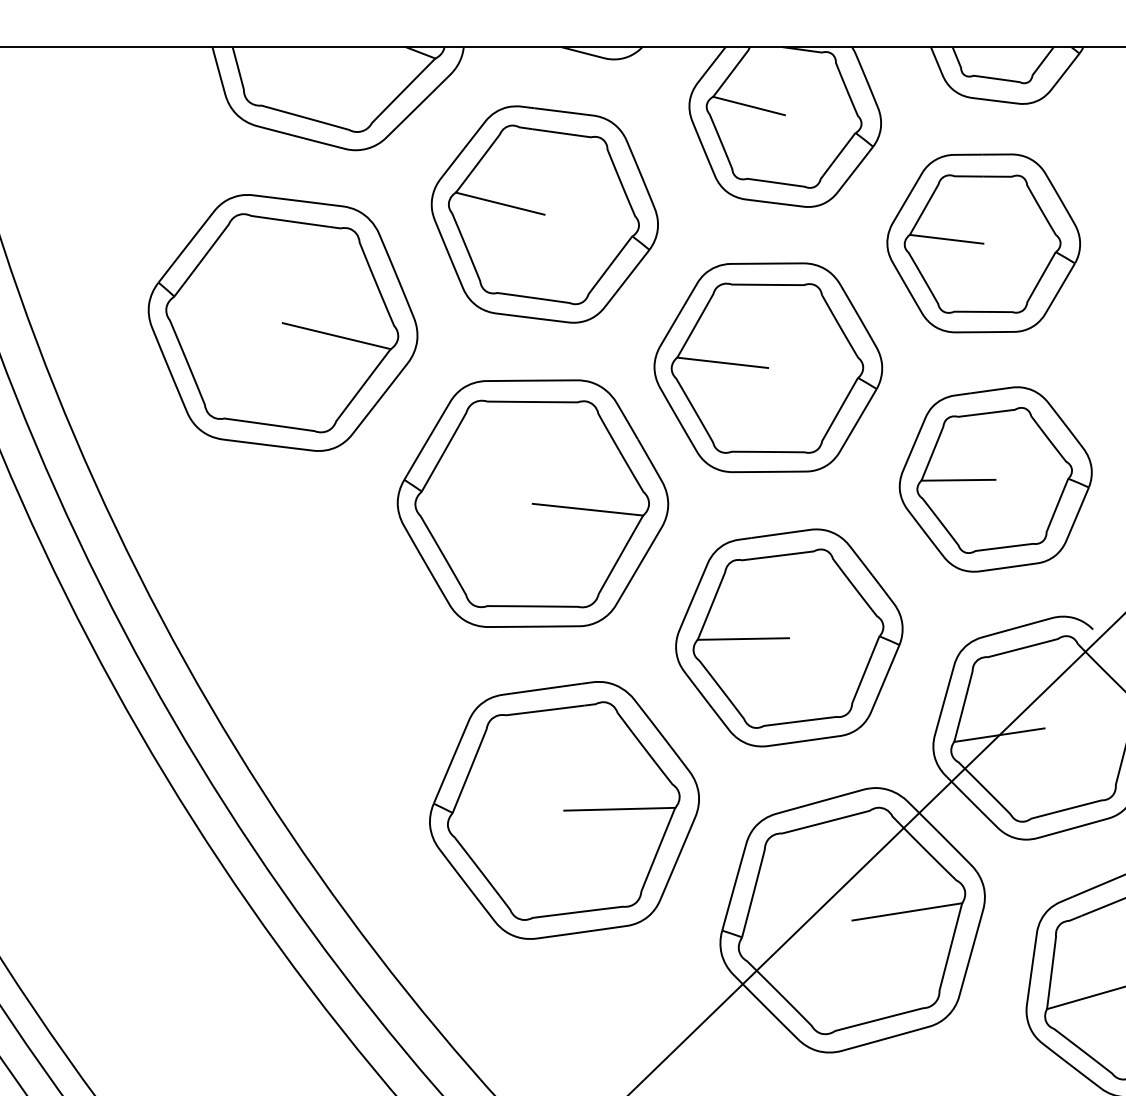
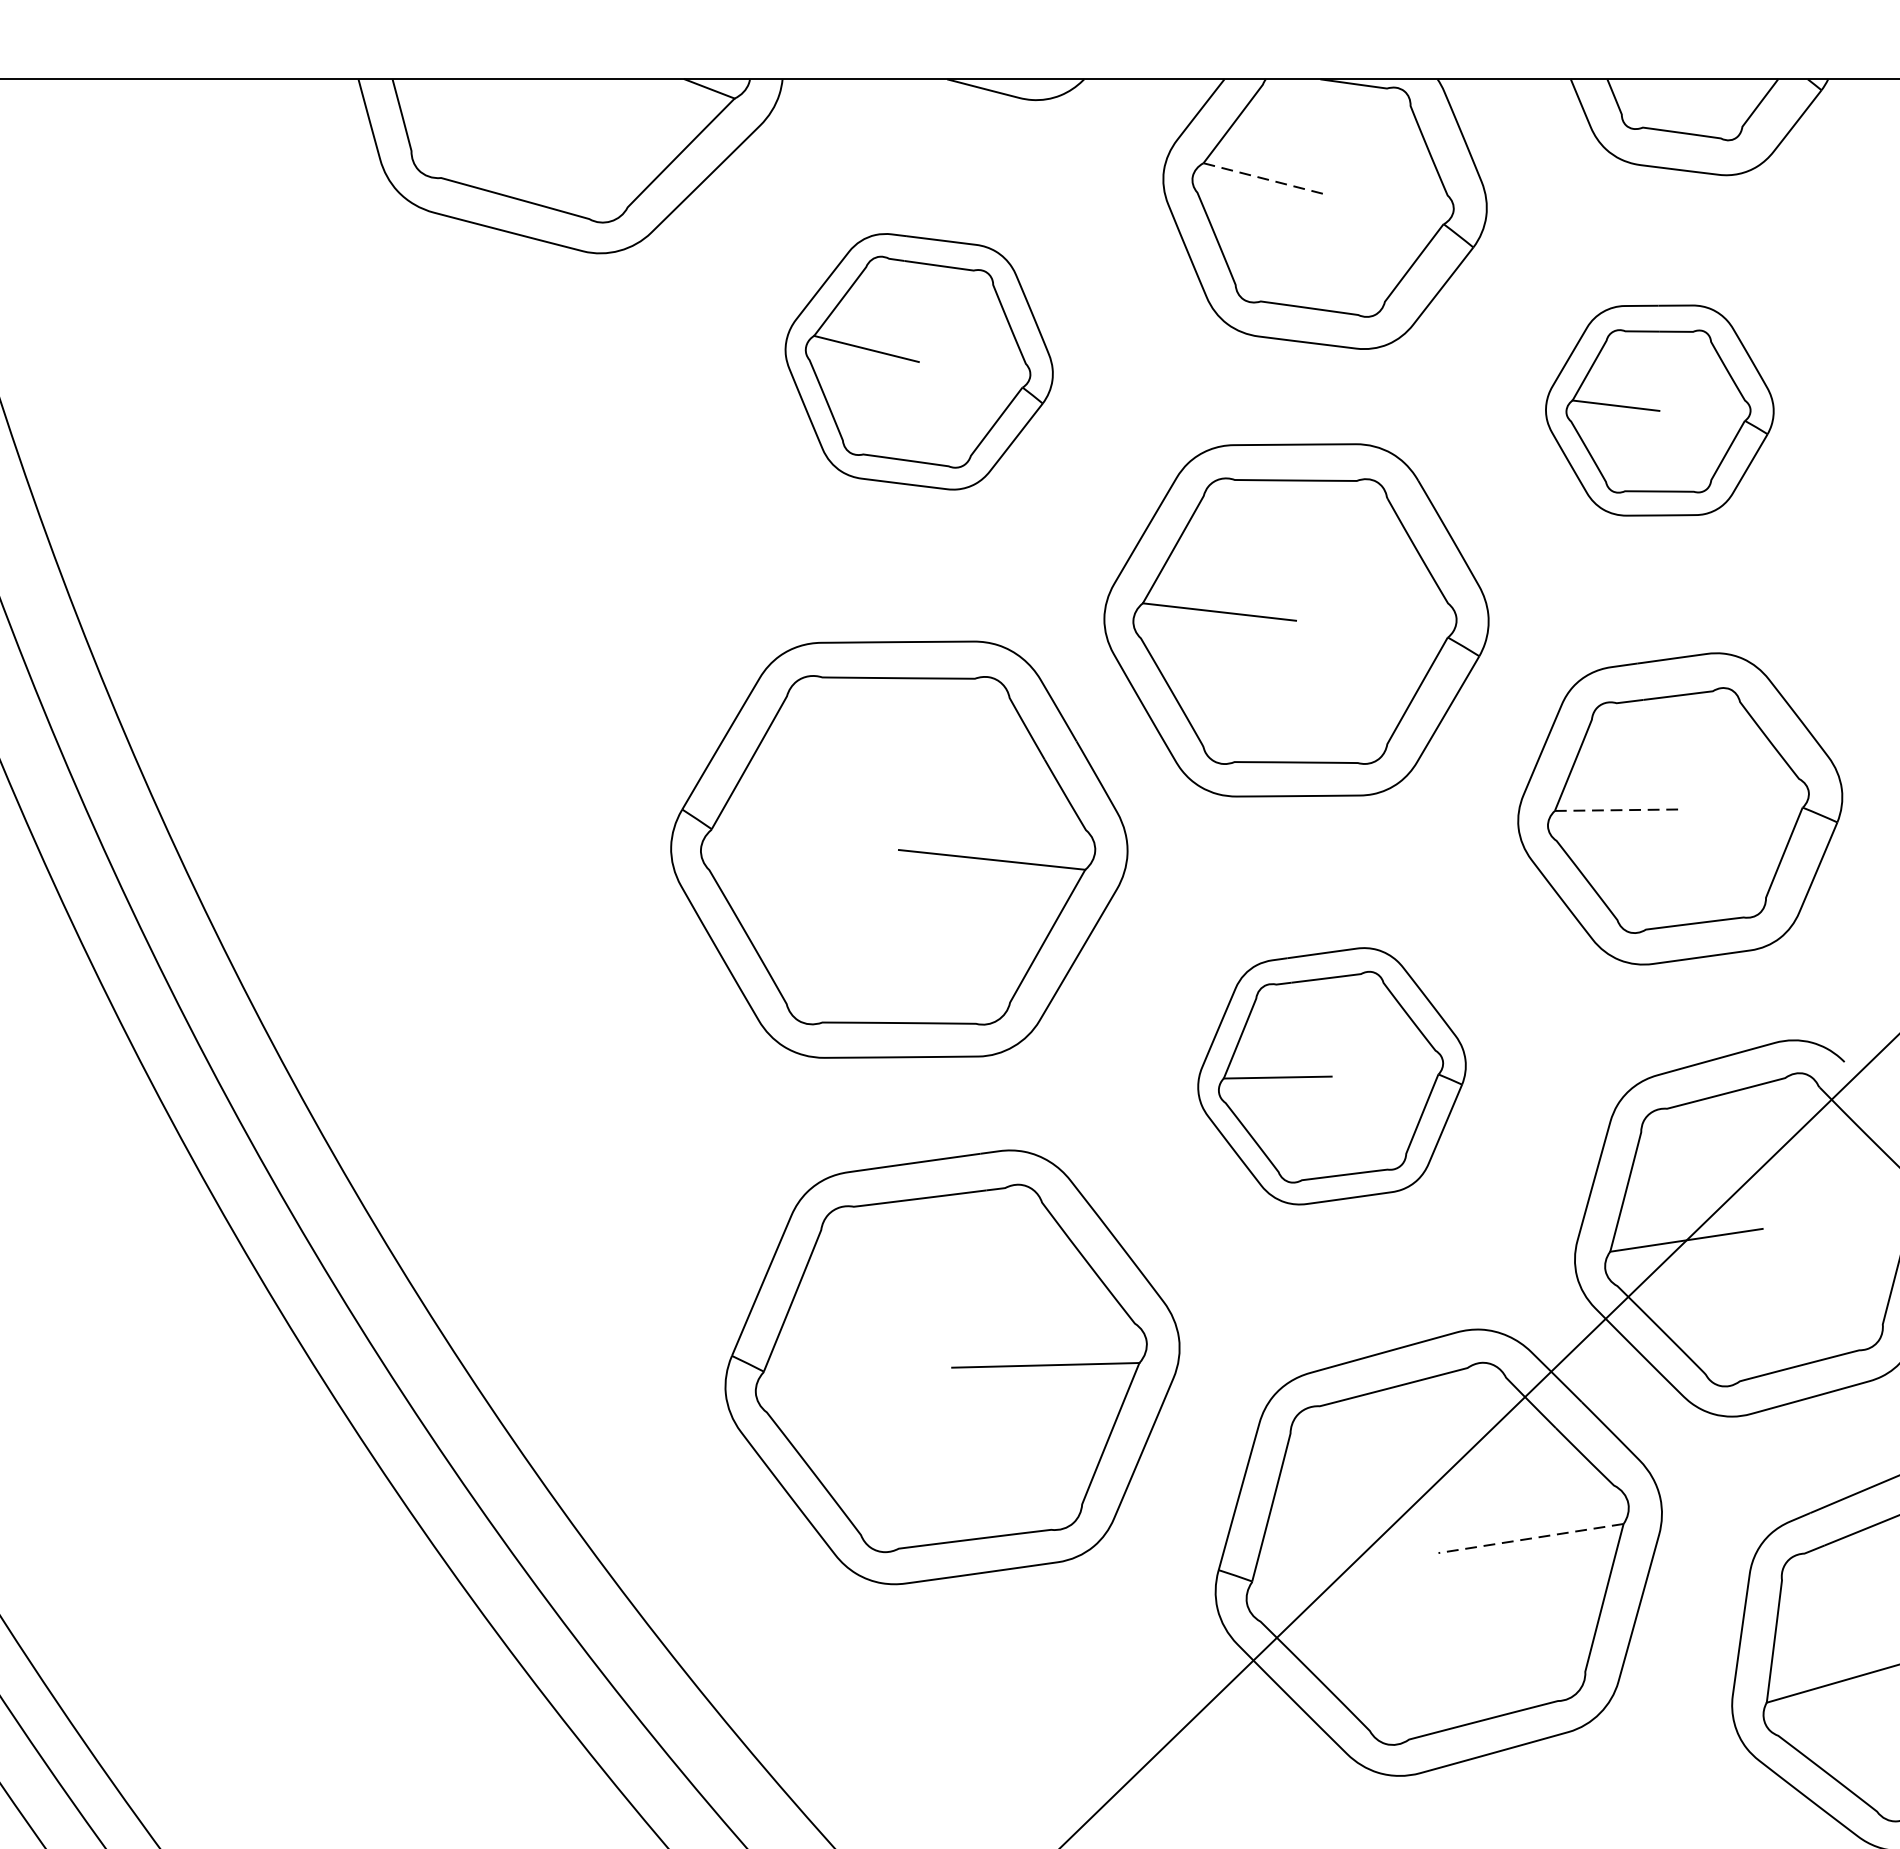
line: (749, 106) -> (1264, 179), solid -> dashed
part: (544, 214) -> (918, 361), size x0.7
part: (983, 243) -> (1659, 410), size x0.7
part: (282, 322) -> (476, 543), removed
line: (958, 480) -> (1617, 810), solid -> dashed
part: (789, 637) -> (1332, 1075), size x0.7
line: (907, 911) -> (1531, 1537), solid -> dashed

